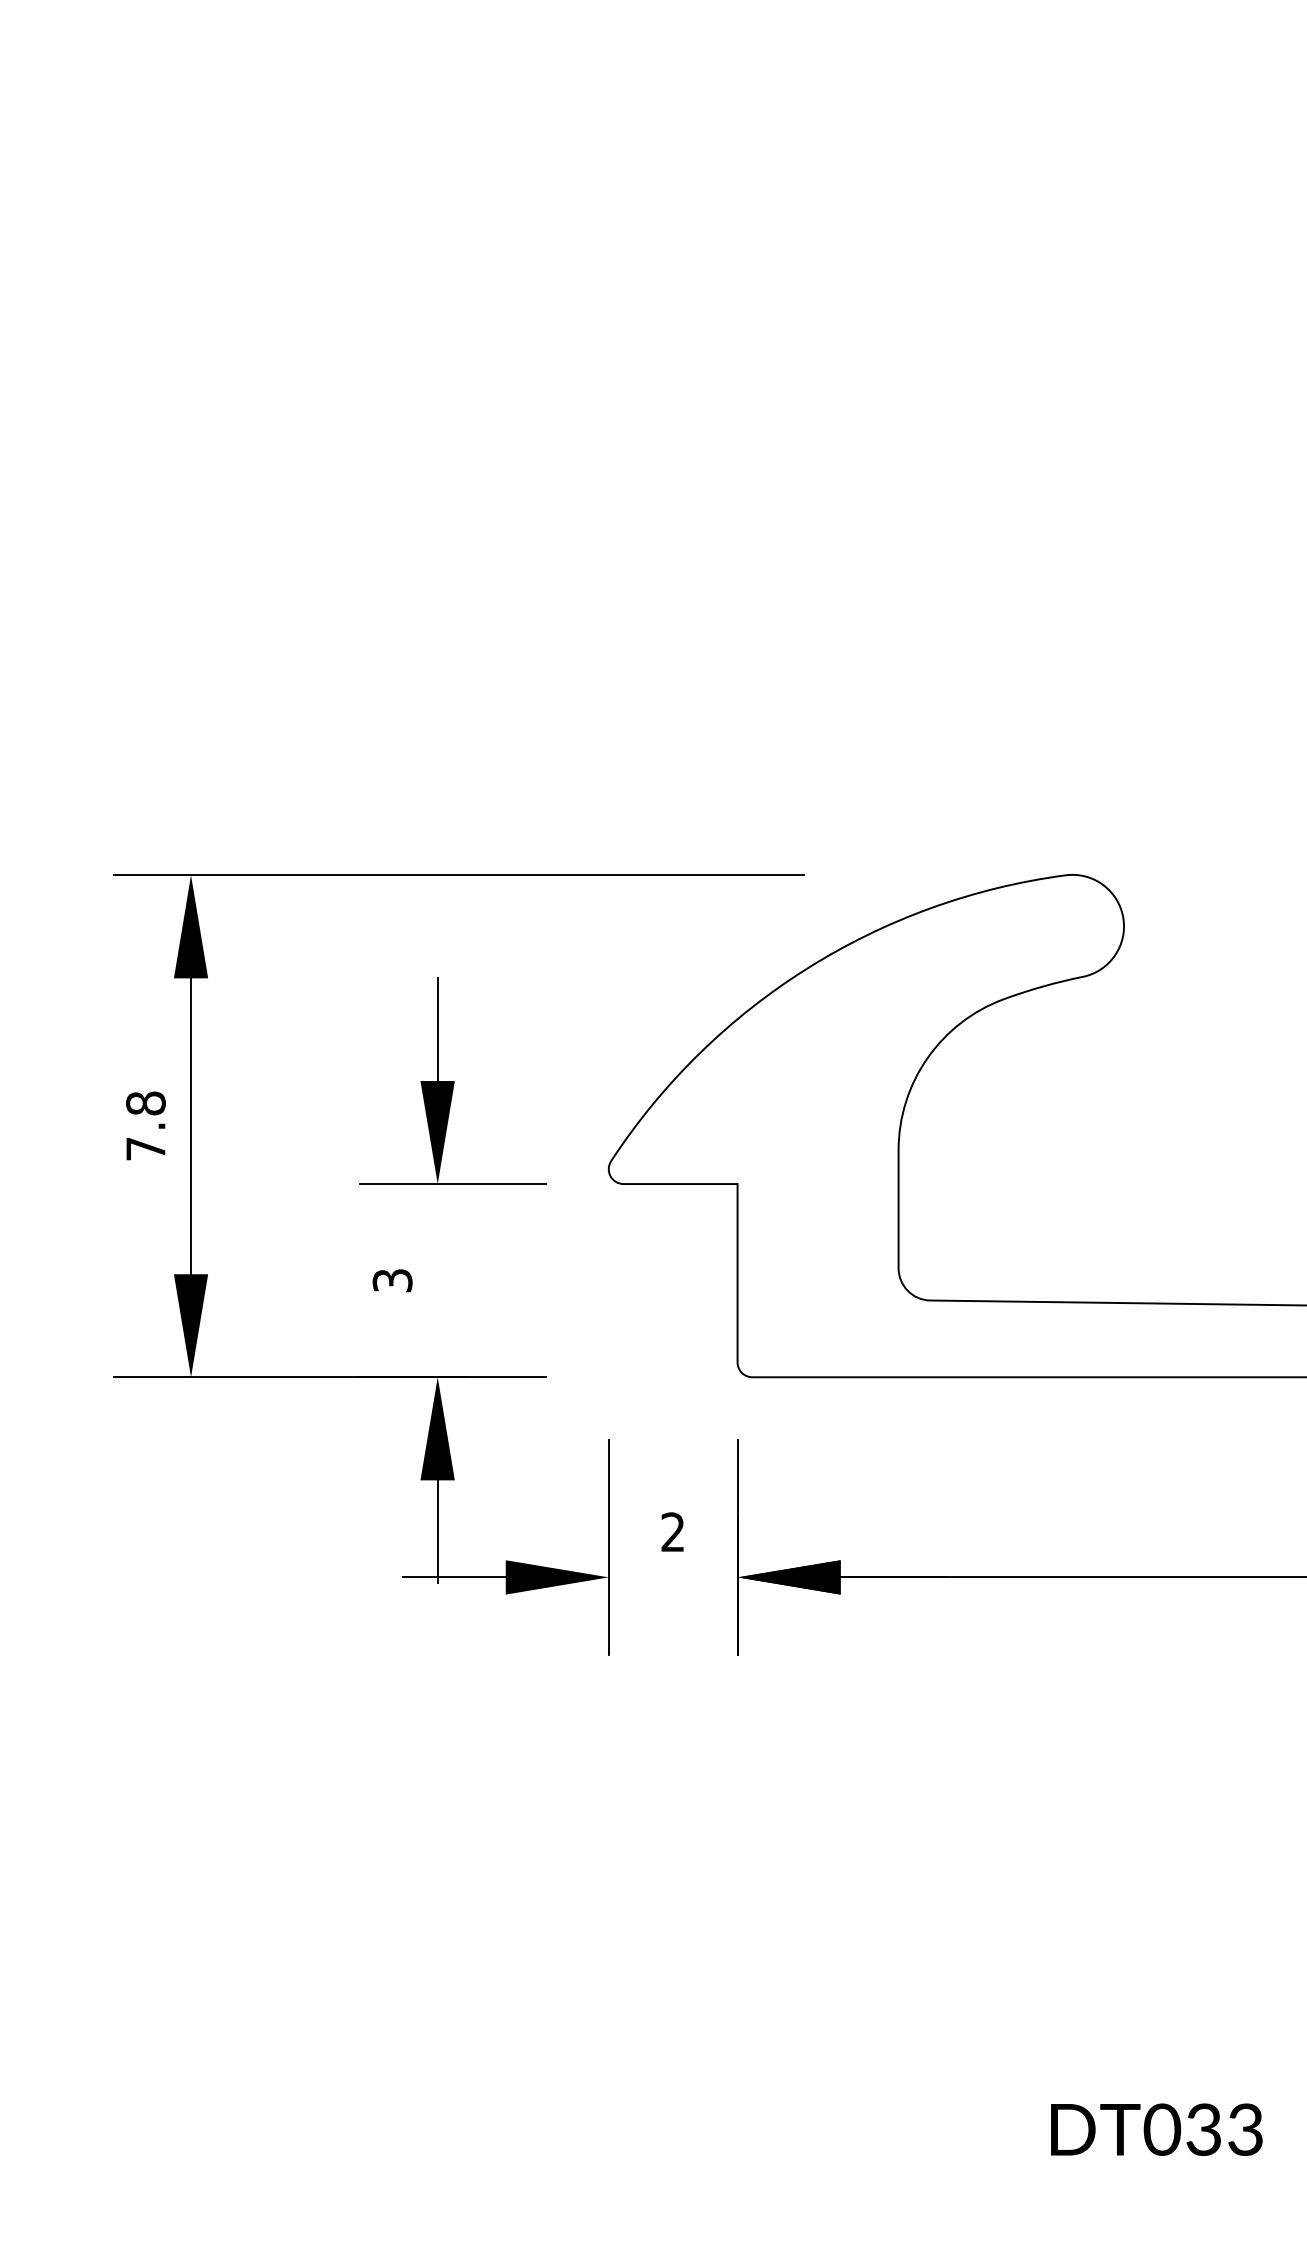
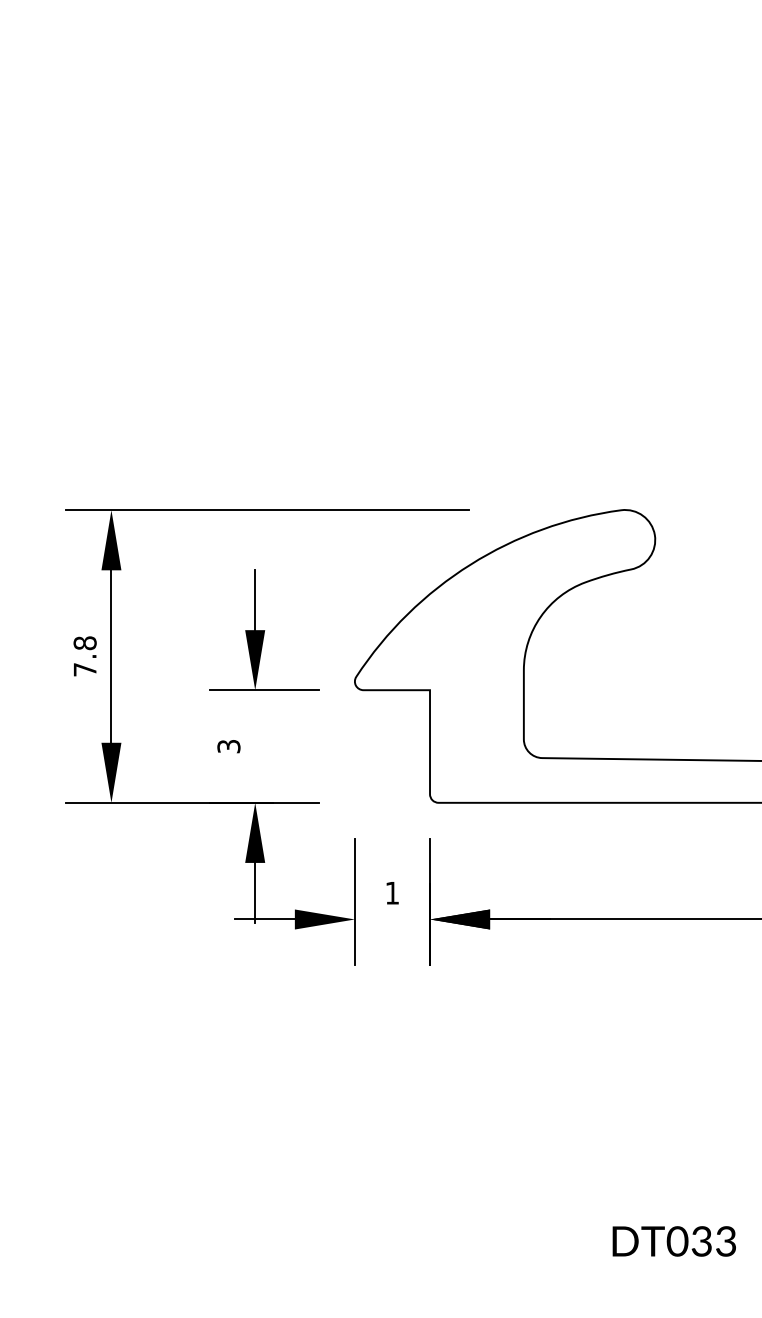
text: (671, 1531) -> (391, 892), 2 -> 1

